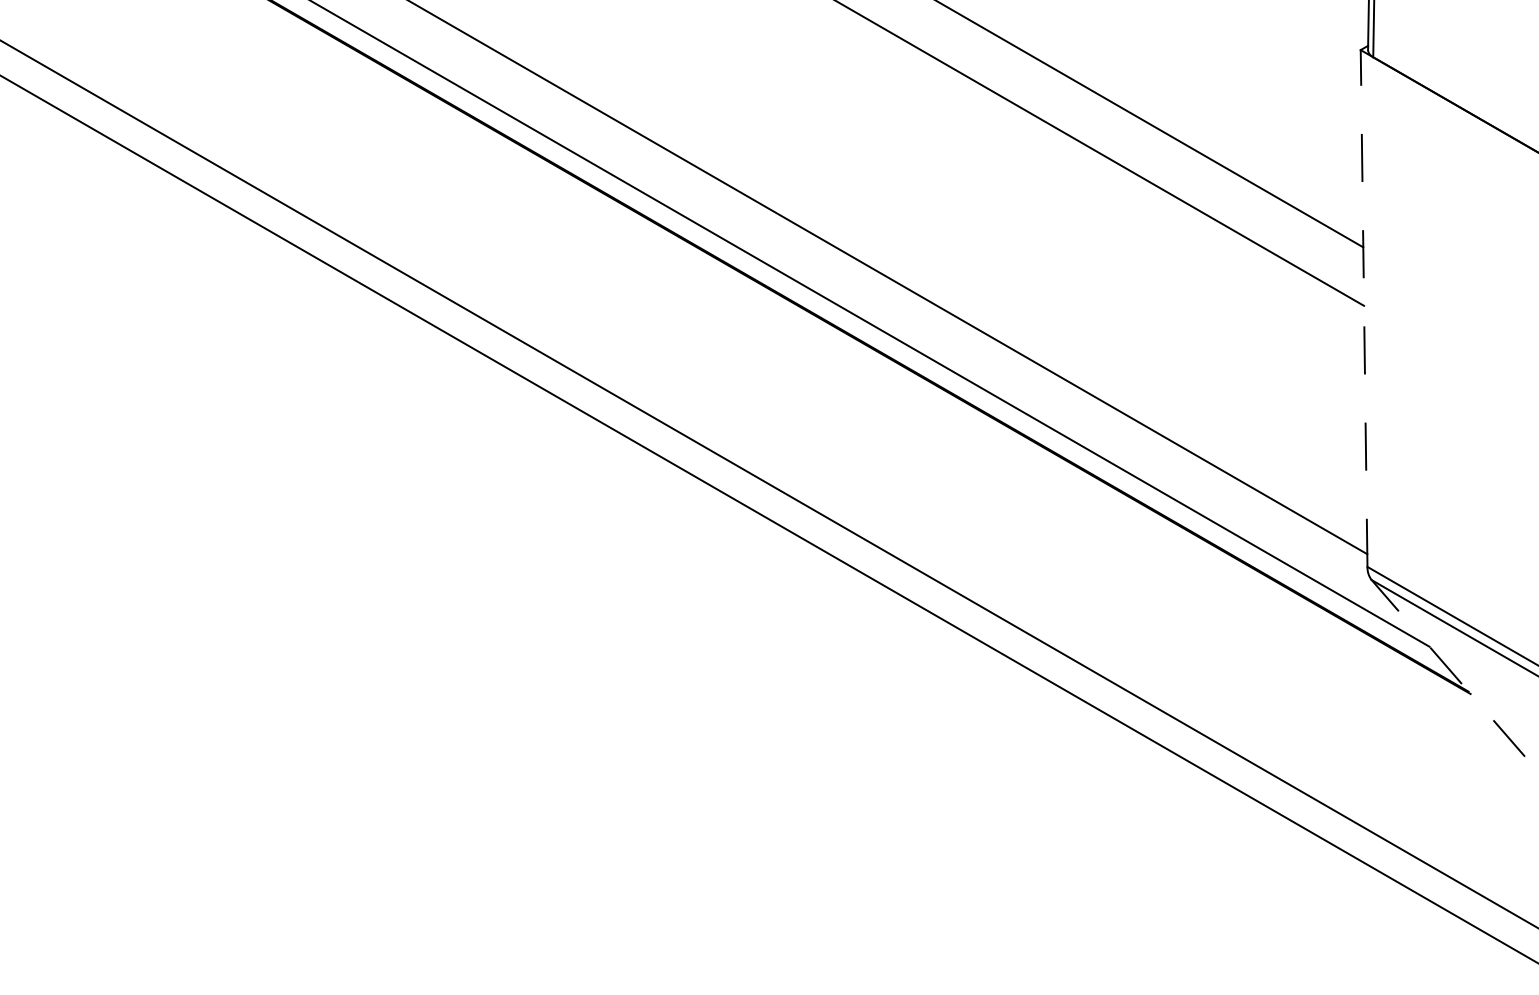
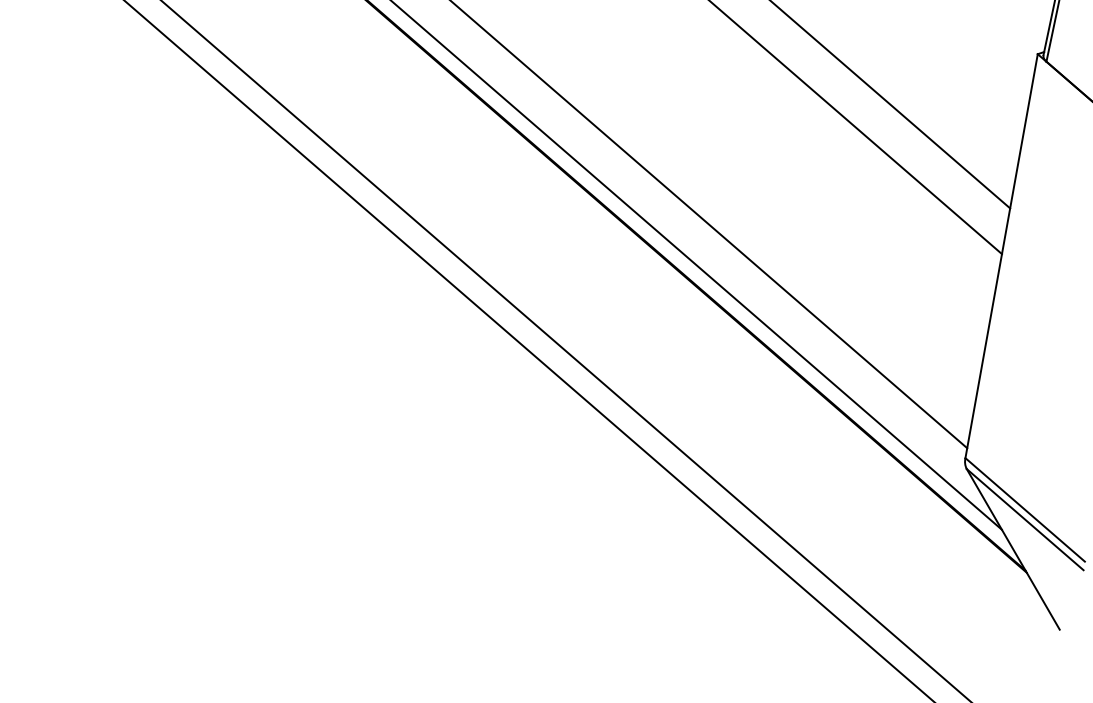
line: (1364, 308) -> (1001, 256), dashed -> solid
line: (1448, 668) -> (1013, 549), dashed -> solid

